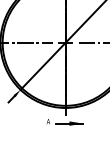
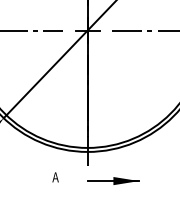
part: (69, 123) -> (113, 180), moved

